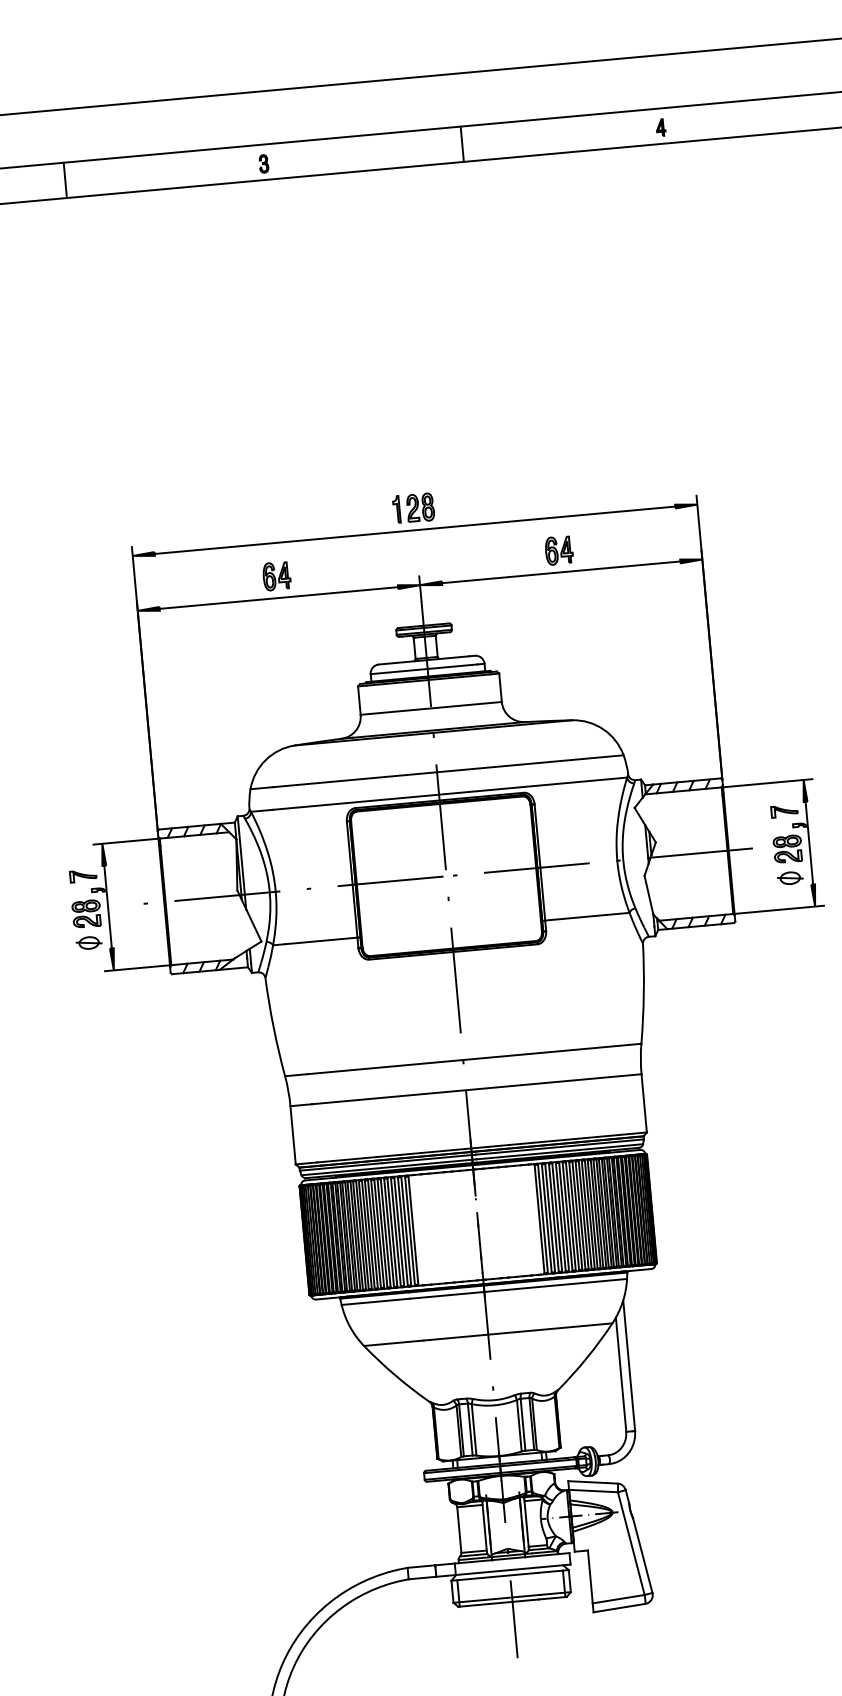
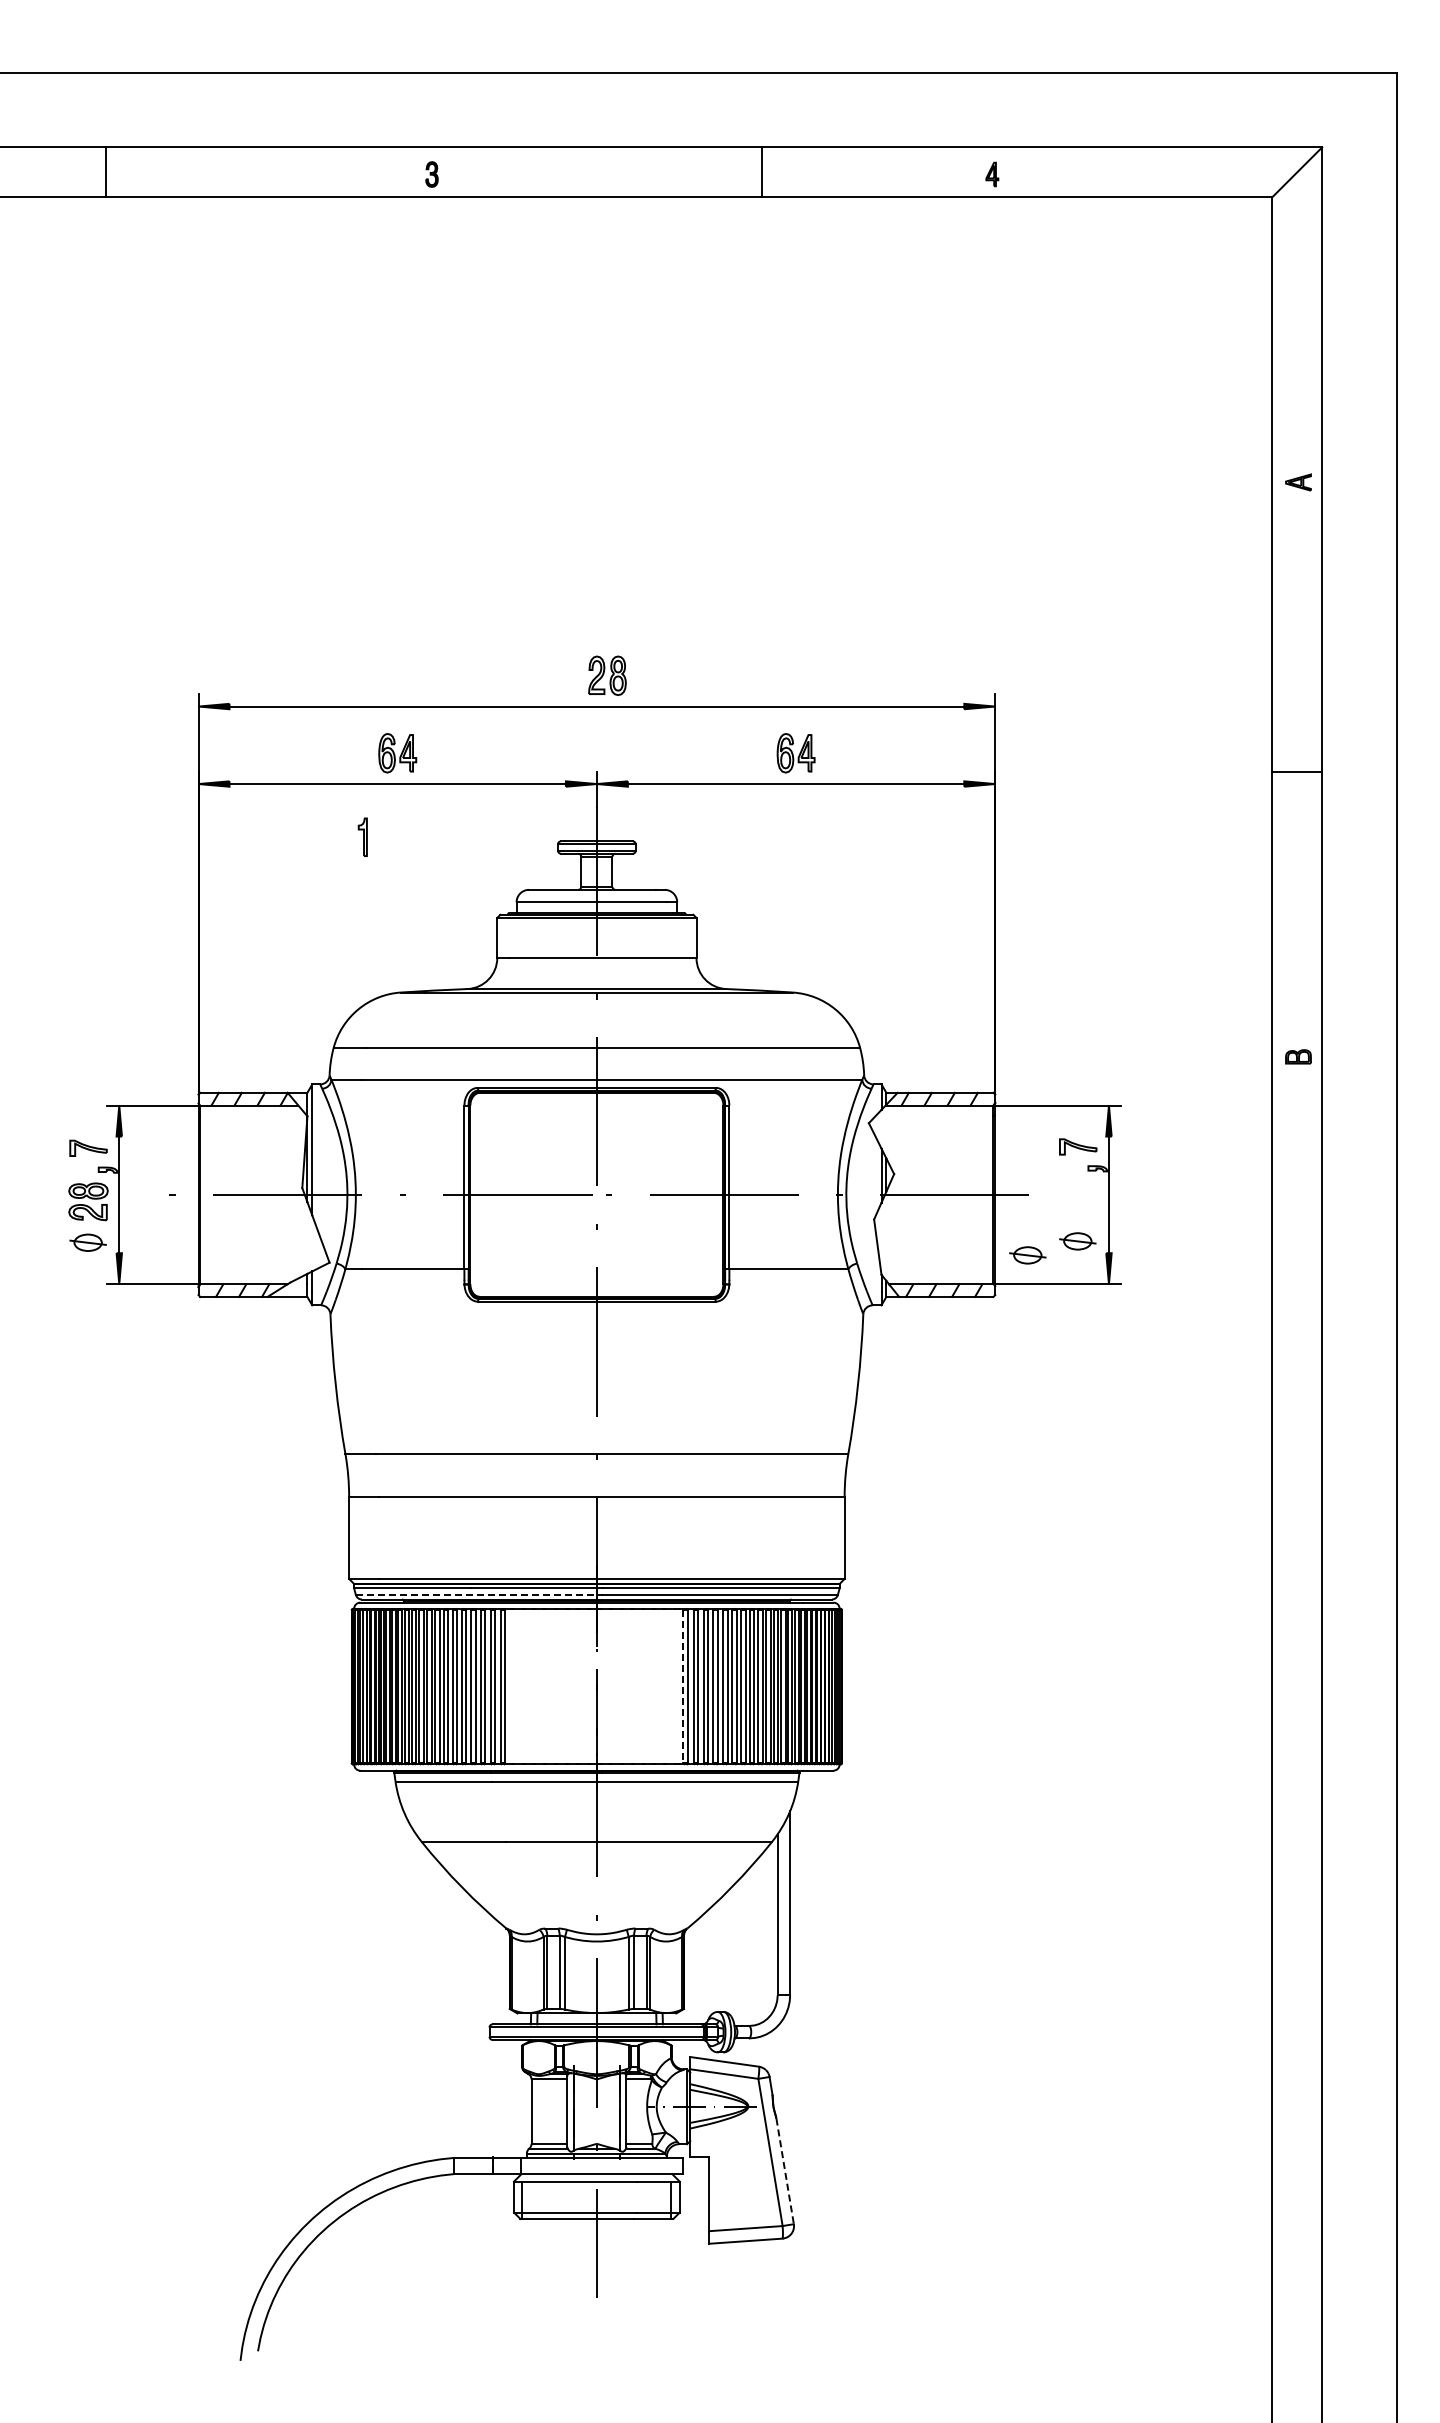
line: (462, 144) -> (762, 172), moved
line: (65, 180) -> (105, 172), moved
part: (396, 509) -> (362, 836), moved
part: (788, 849) -> (1078, 1200), removed
part: (755, 891) -> (1027, 1255), added
line: (389, 1167) -> (479, 1594), solid -> dashed
line: (539, 1219) -> (683, 1687), solid -> dashed
line: (643, 1556) -> (785, 2171), solid -> dashed

